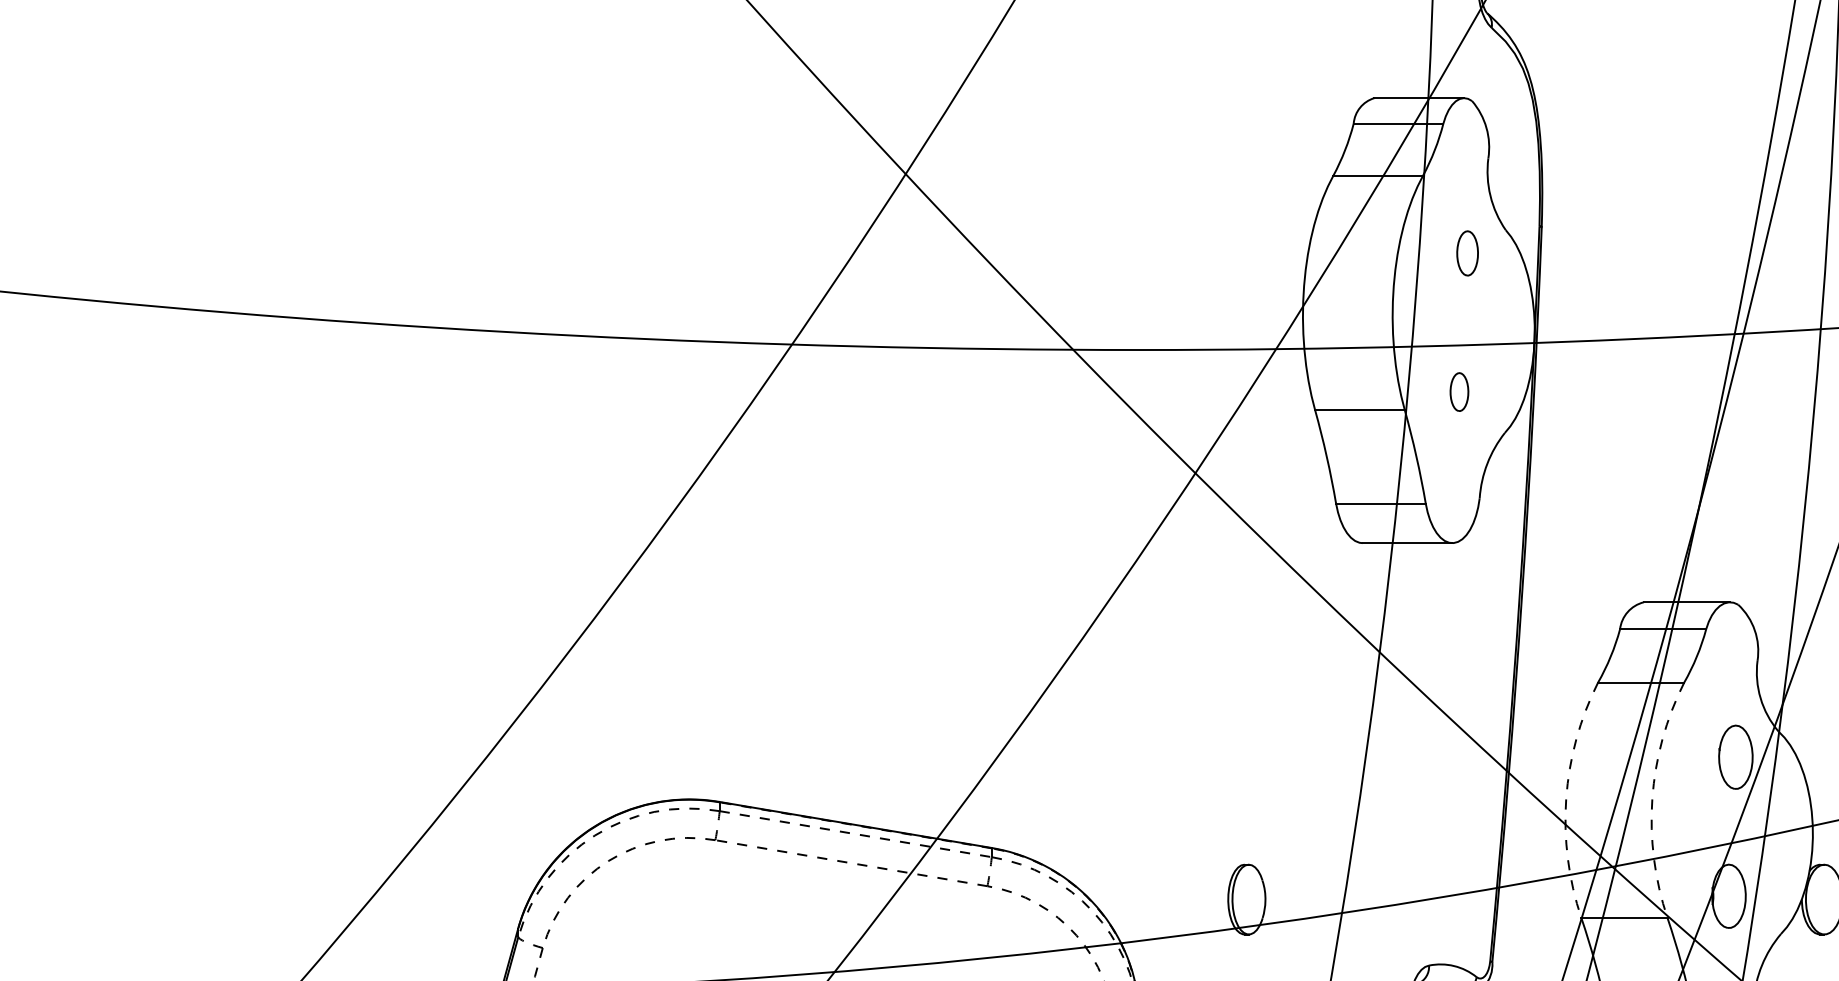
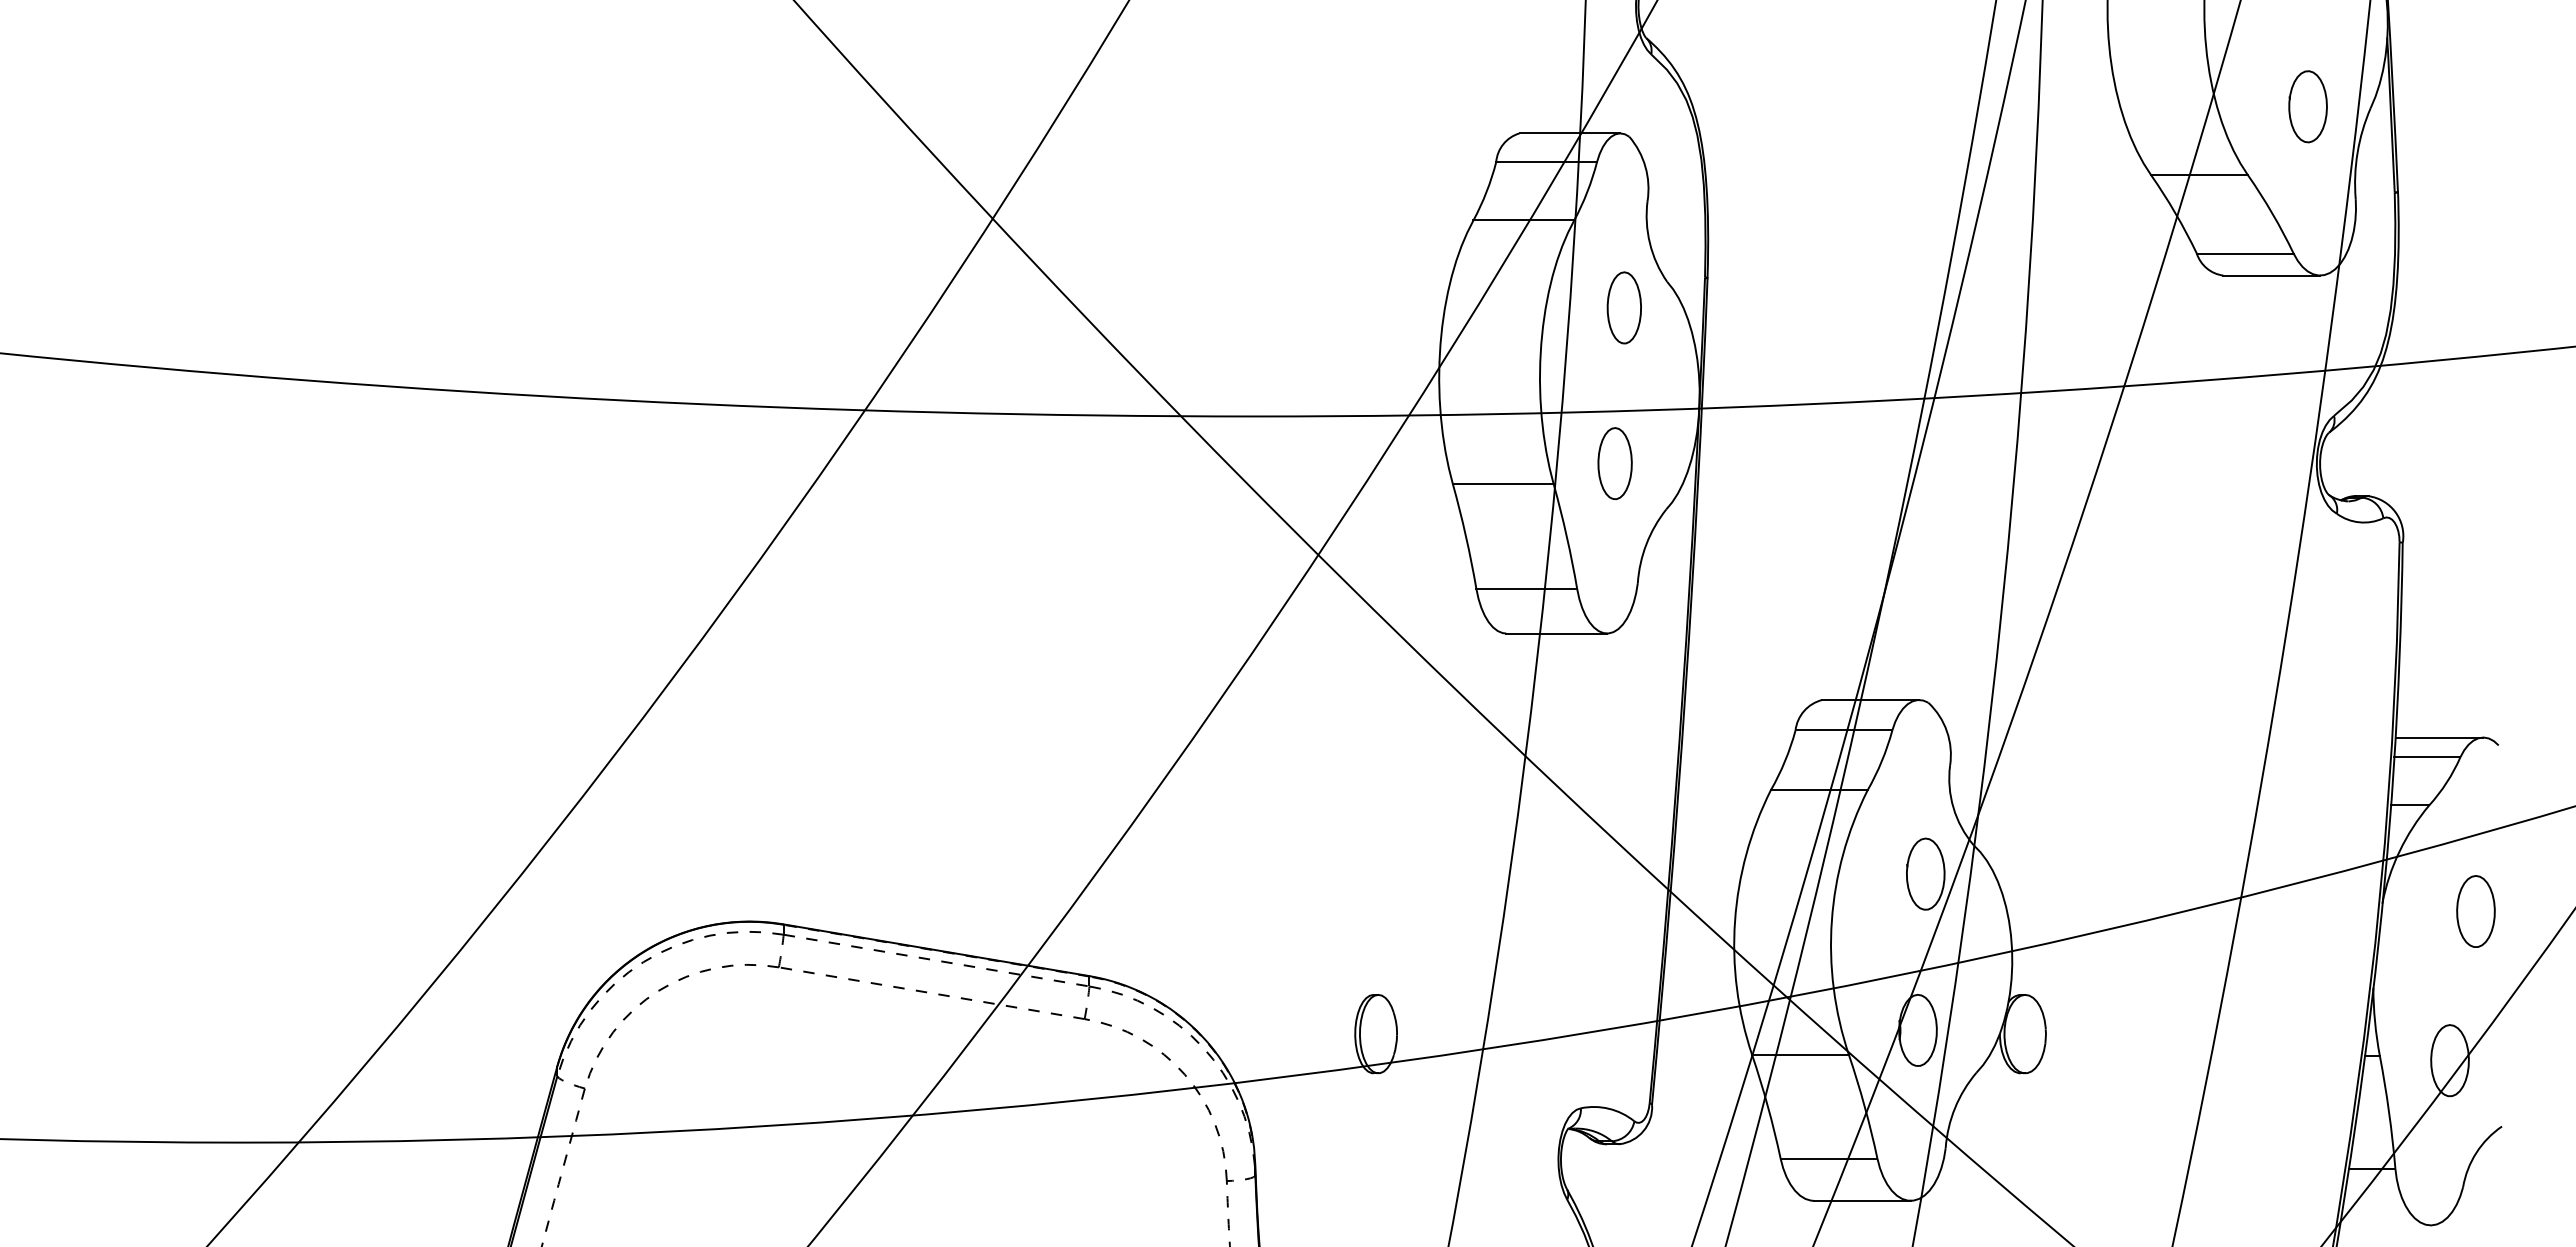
part: (1466, 253) -> (1623, 307), size x1.43
part: (1458, 391) -> (1614, 463), size x1.67
arc: (1566, 798) -> (1735, 920), dashed -> solid
arc: (1652, 798) -> (1831, 920), dashed -> solid

